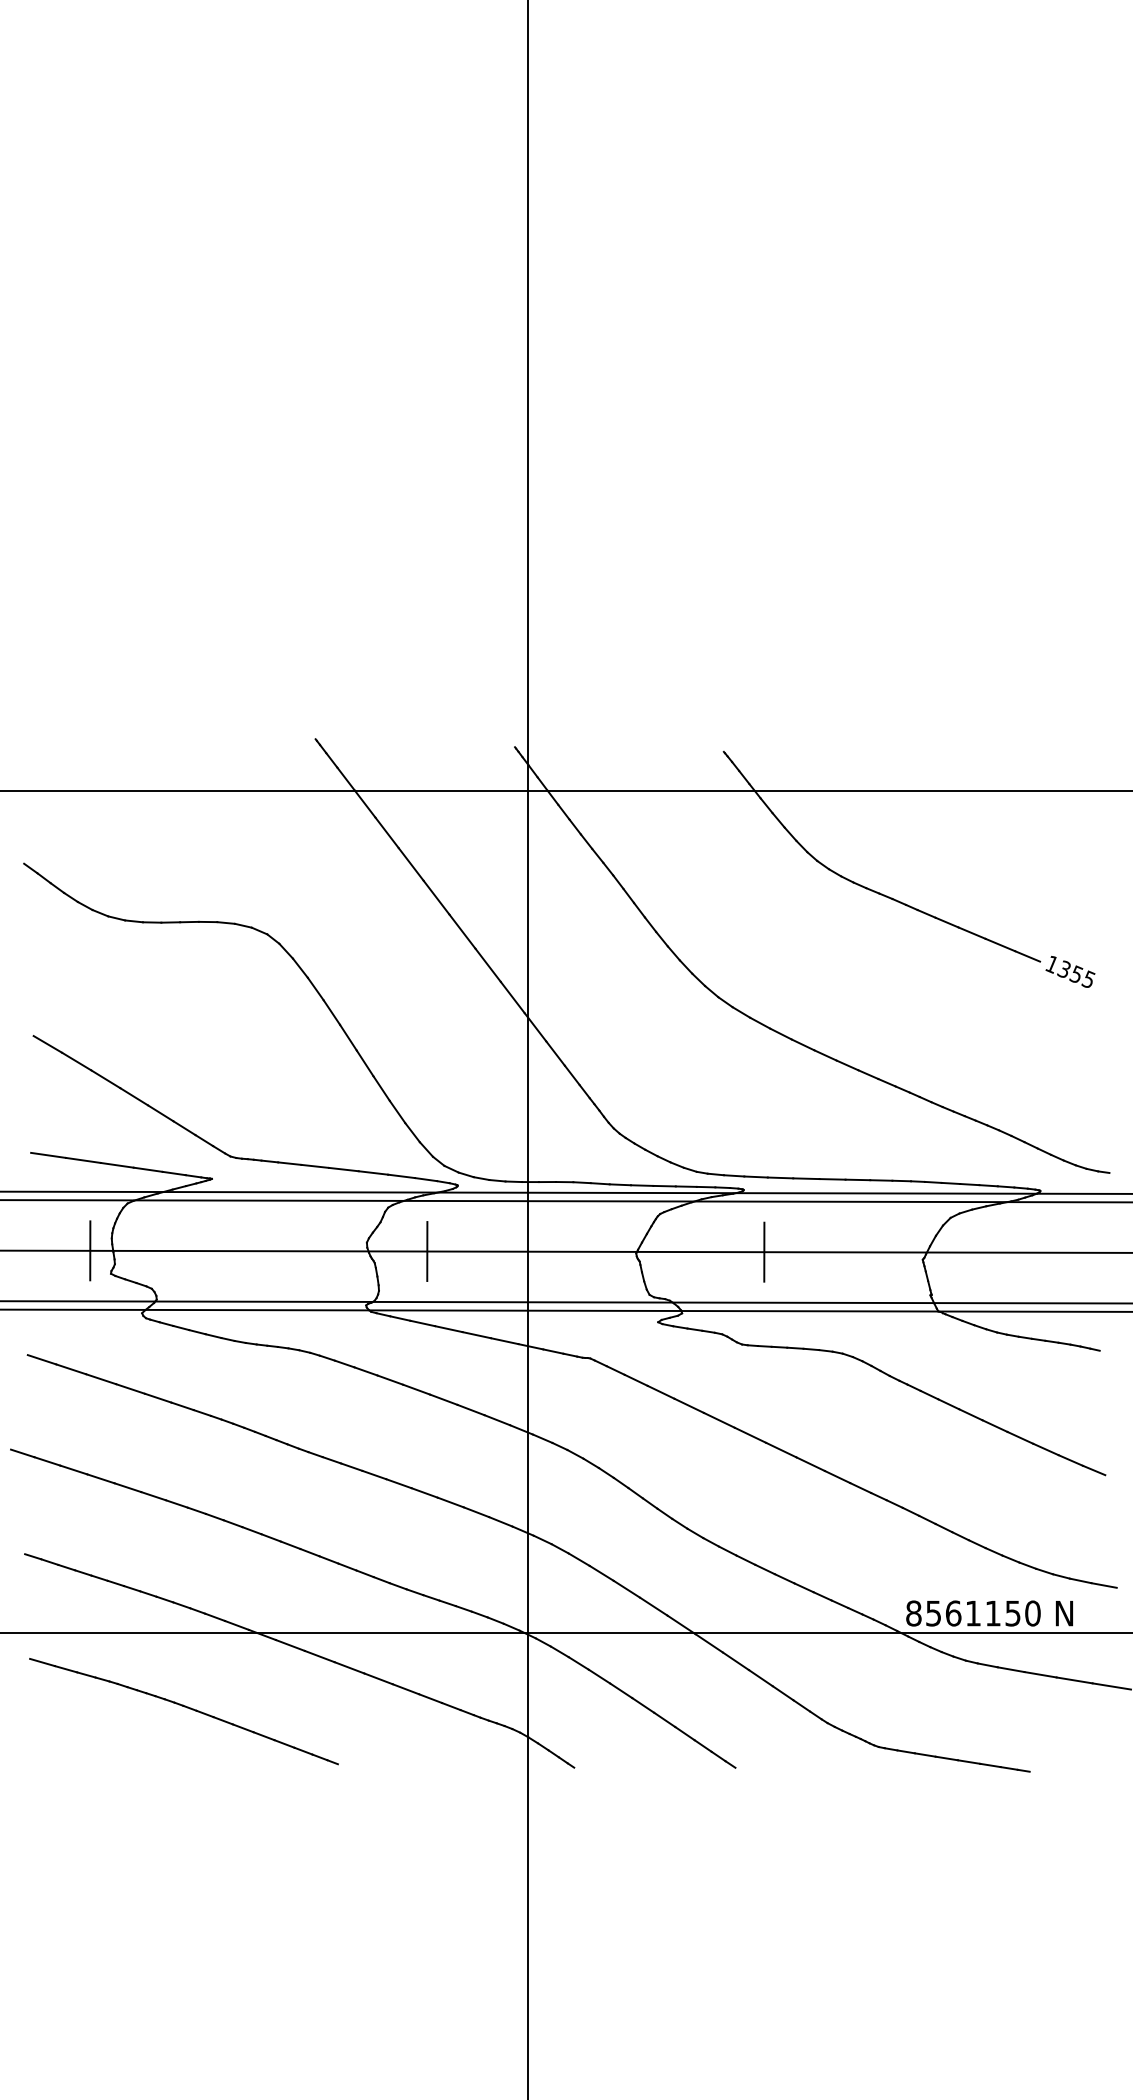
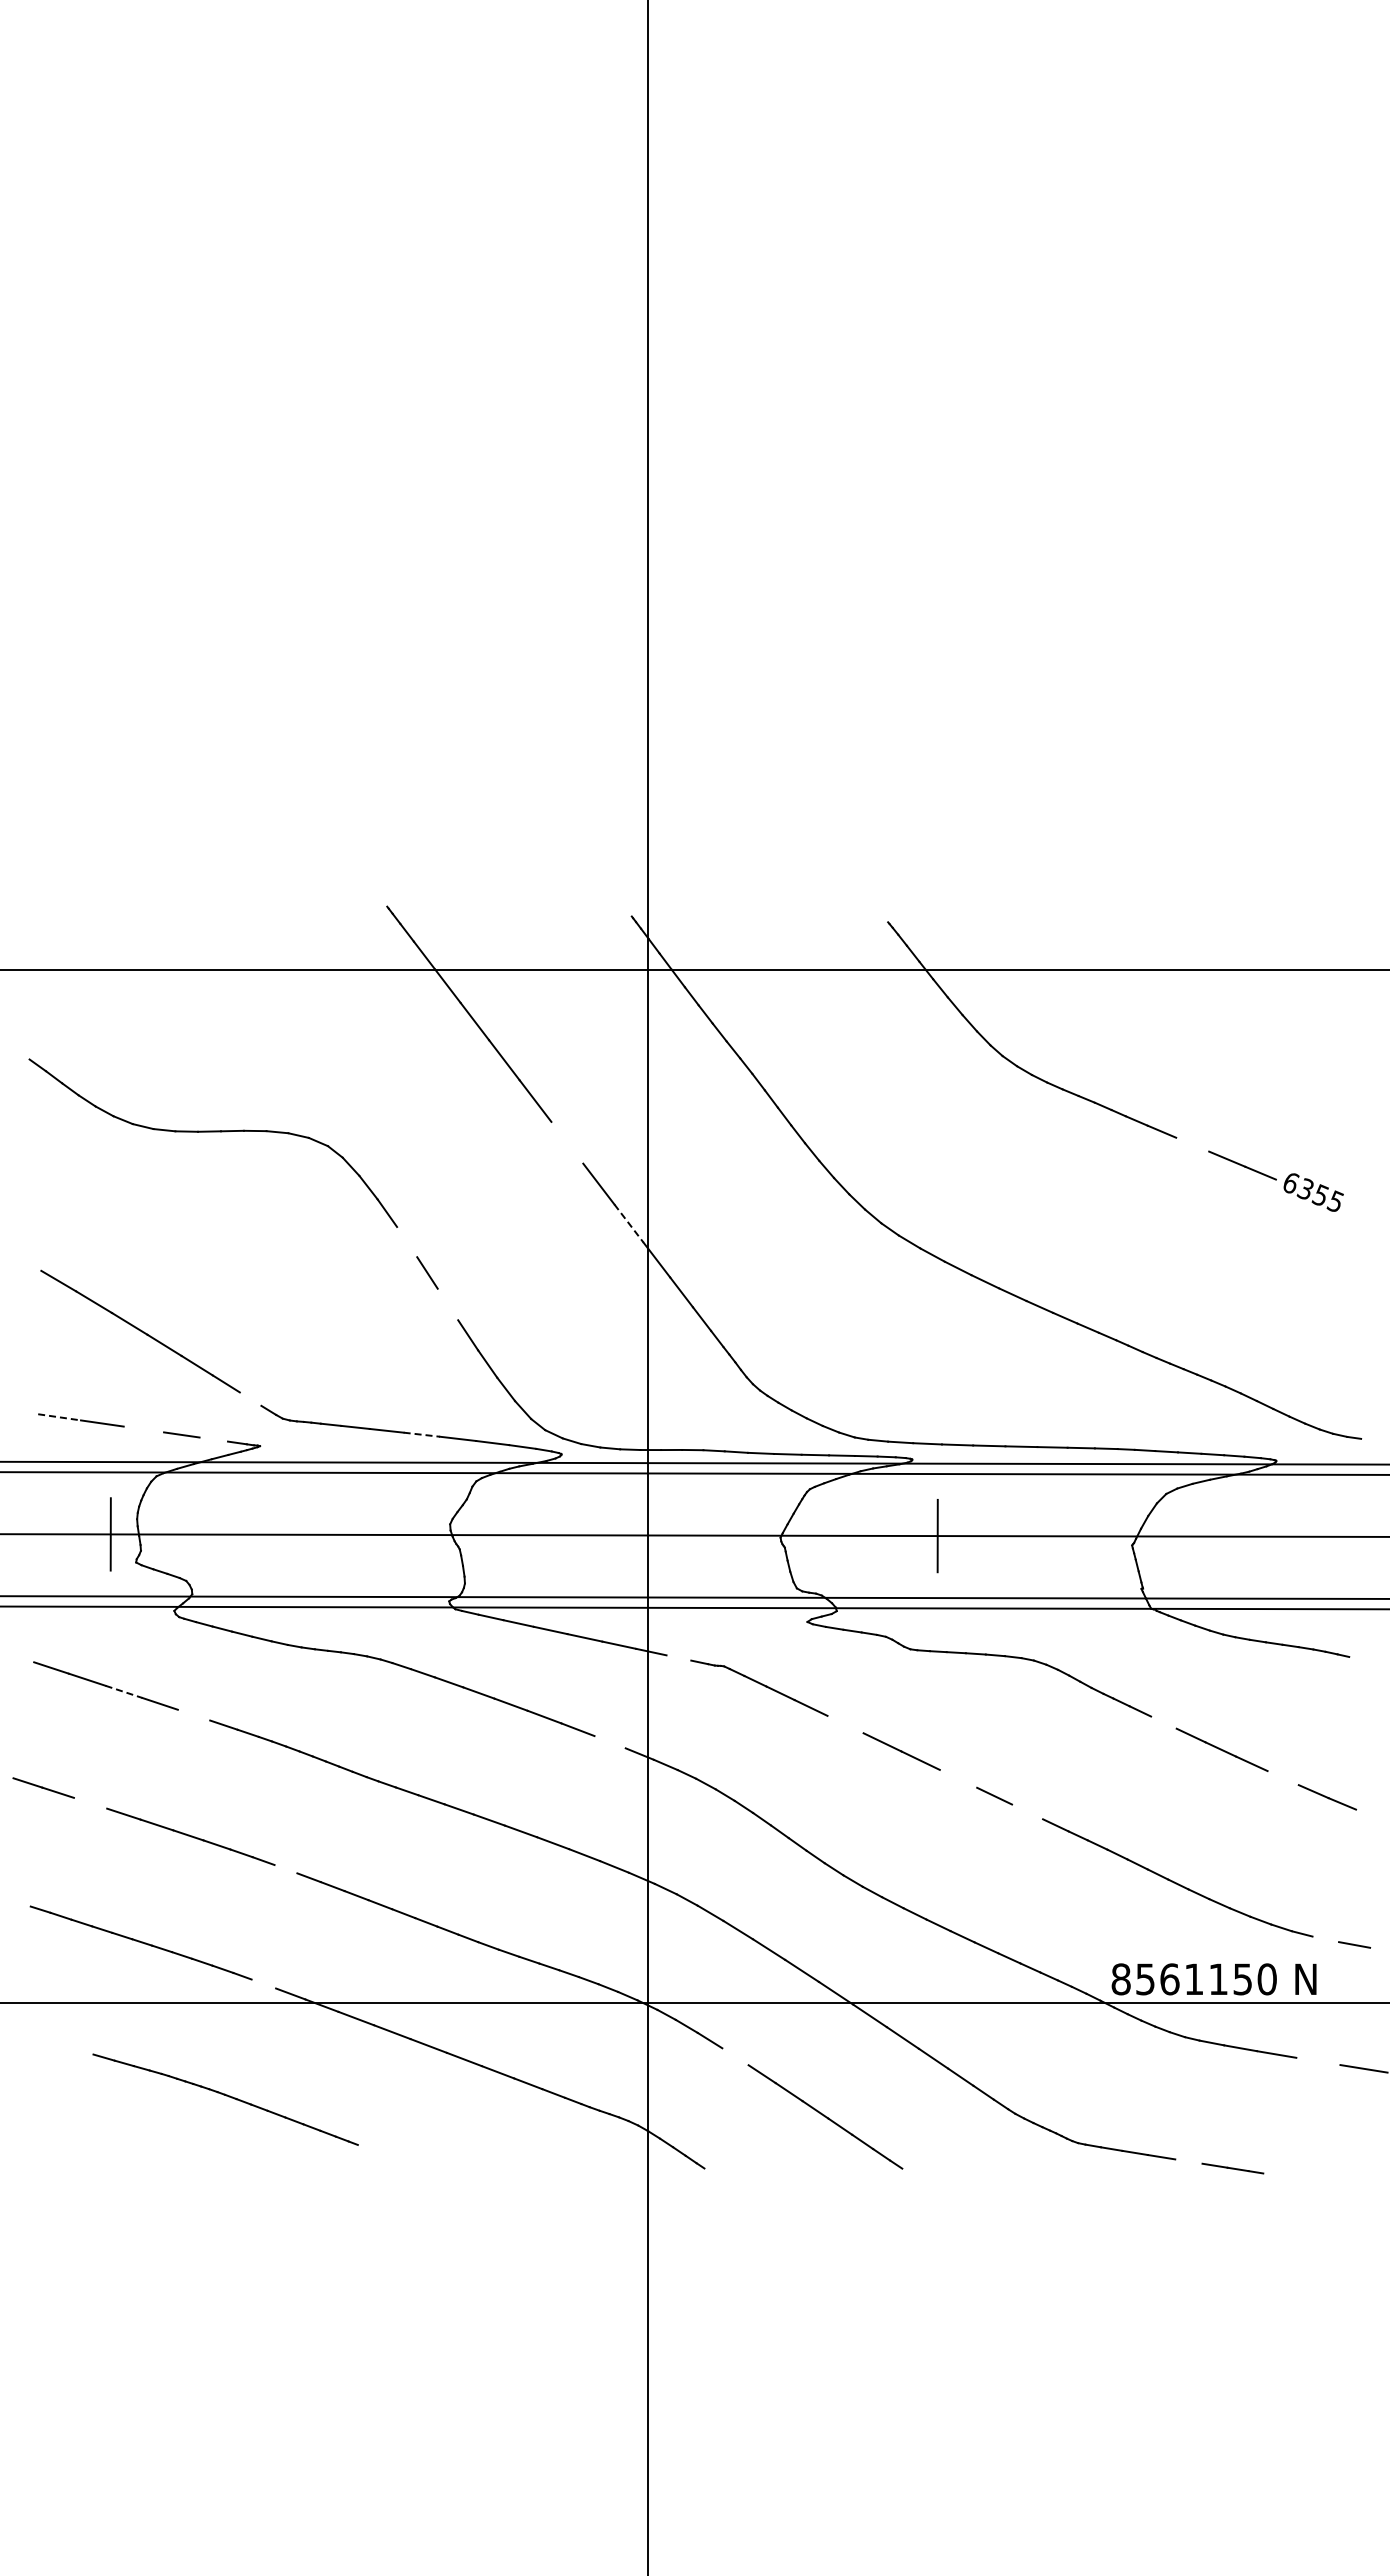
line: (462, 931) -> (567, 1142), removed
line: (972, 933) -> (1192, 1144), removed
text: (1051, 964) -> (1290, 1183), 1355 -> 6355
line: (513, 997) -> (629, 1223), solid -> dashed
line: (332, 1012) -> (407, 1241), removed
line: (364, 1063) -> (447, 1304), removed
line: (204, 1140) -> (250, 1398), removed
line: (48, 1155) -> (59, 1417), solid -> dashed
line: (116, 1165) -> (143, 1429), removed
line: (344, 1169) -> (422, 1434), solid -> dashed
line: (174, 1173) -> (213, 1439), removed
line: (427, 1251) -> (524, 1535), removed
line: (553, 1351) -> (678, 1657), removed
line: (101, 1379) -> (124, 1692), solid -> dashed
line: (157, 1397) -> (193, 1714), removed
line: (948, 1404) -> (1163, 1722), removed
line: (689, 1405) -> (845, 1724), removed
line: (496, 1420) -> (609, 1742), removed
line: (781, 1449) -> (958, 1778), removed
line: (1045, 1449) -> (1282, 1778), removed
line: (73, 1469) -> (90, 1802), removed
line: (837, 1476) -> (1027, 1811), removed
line: (232, 1523) -> (285, 1869), removed
line: (1080, 1581) -> (1325, 1939), removed
line: (214, 1616) -> (263, 1983), removed
line: (599, 1676) -> (735, 2056), removed
line: (1074, 1680) -> (1318, 2061), removed
part: (183, 1711) -> (225, 2099), size x0.7
line: (968, 1761) -> (1188, 2161), removed

